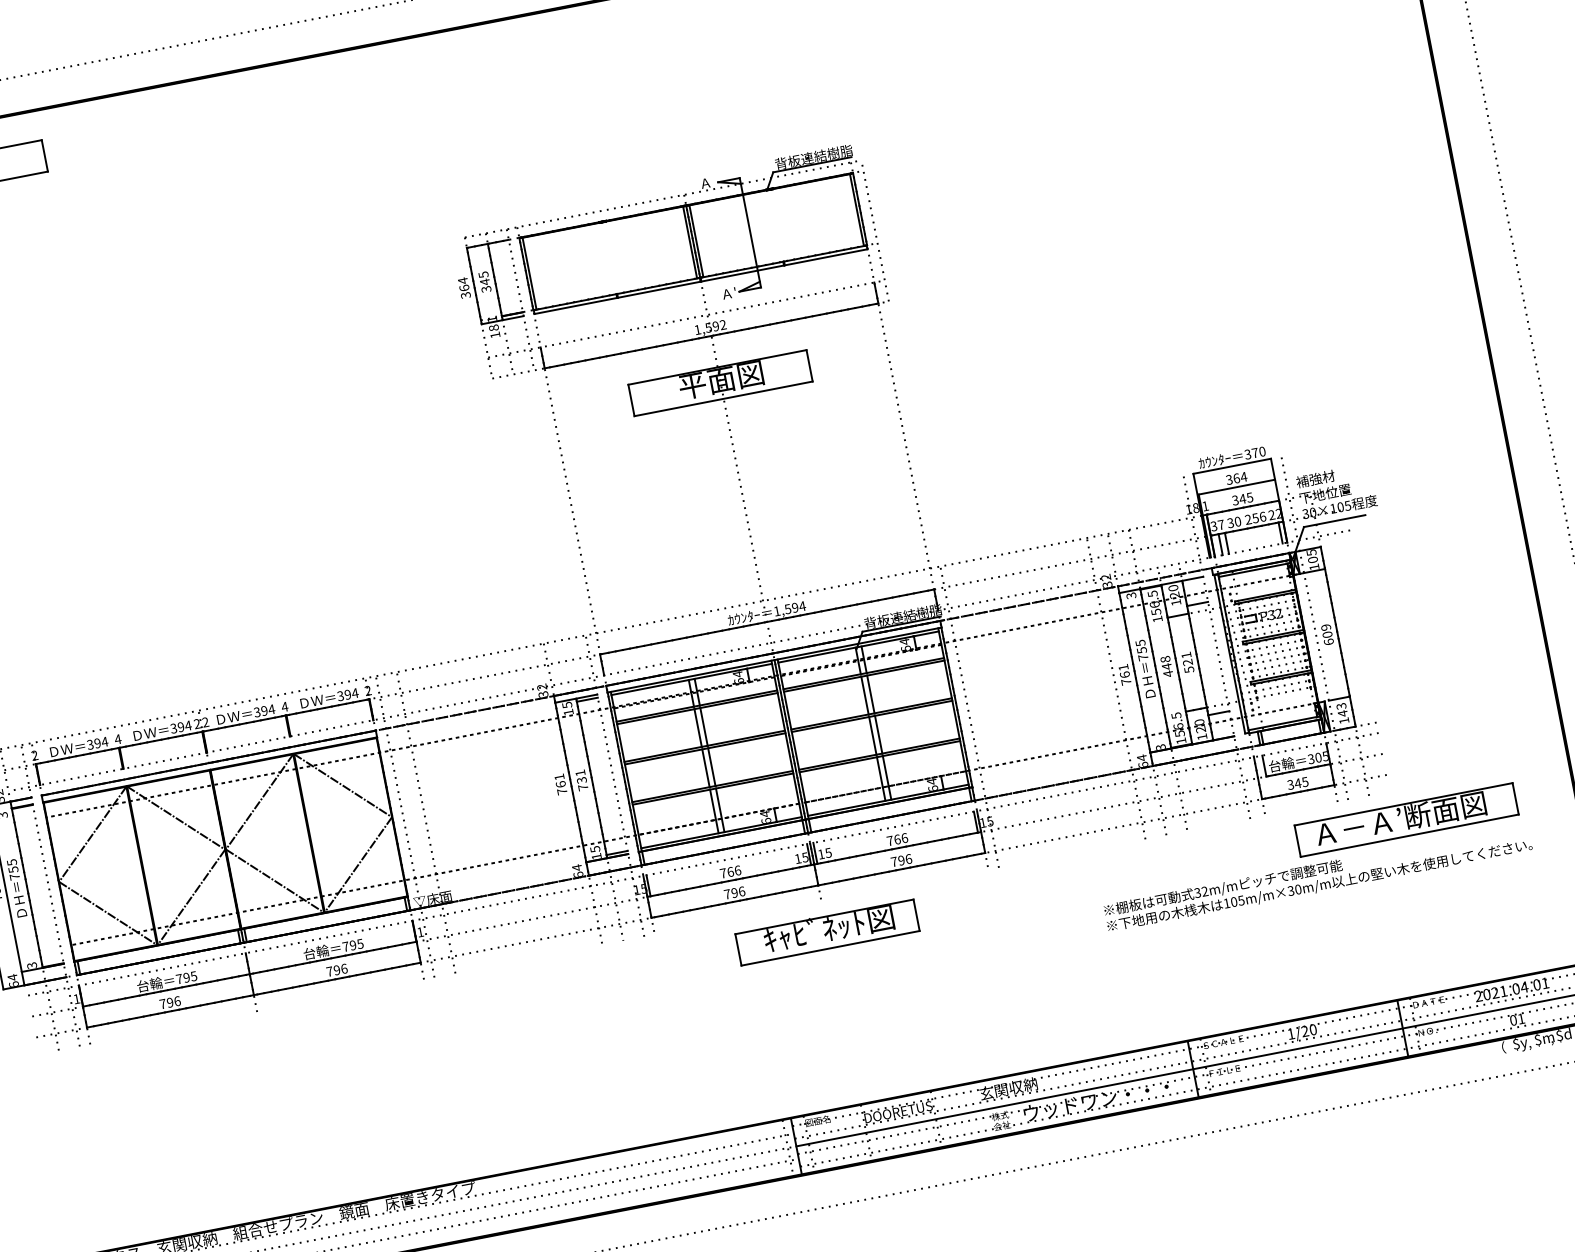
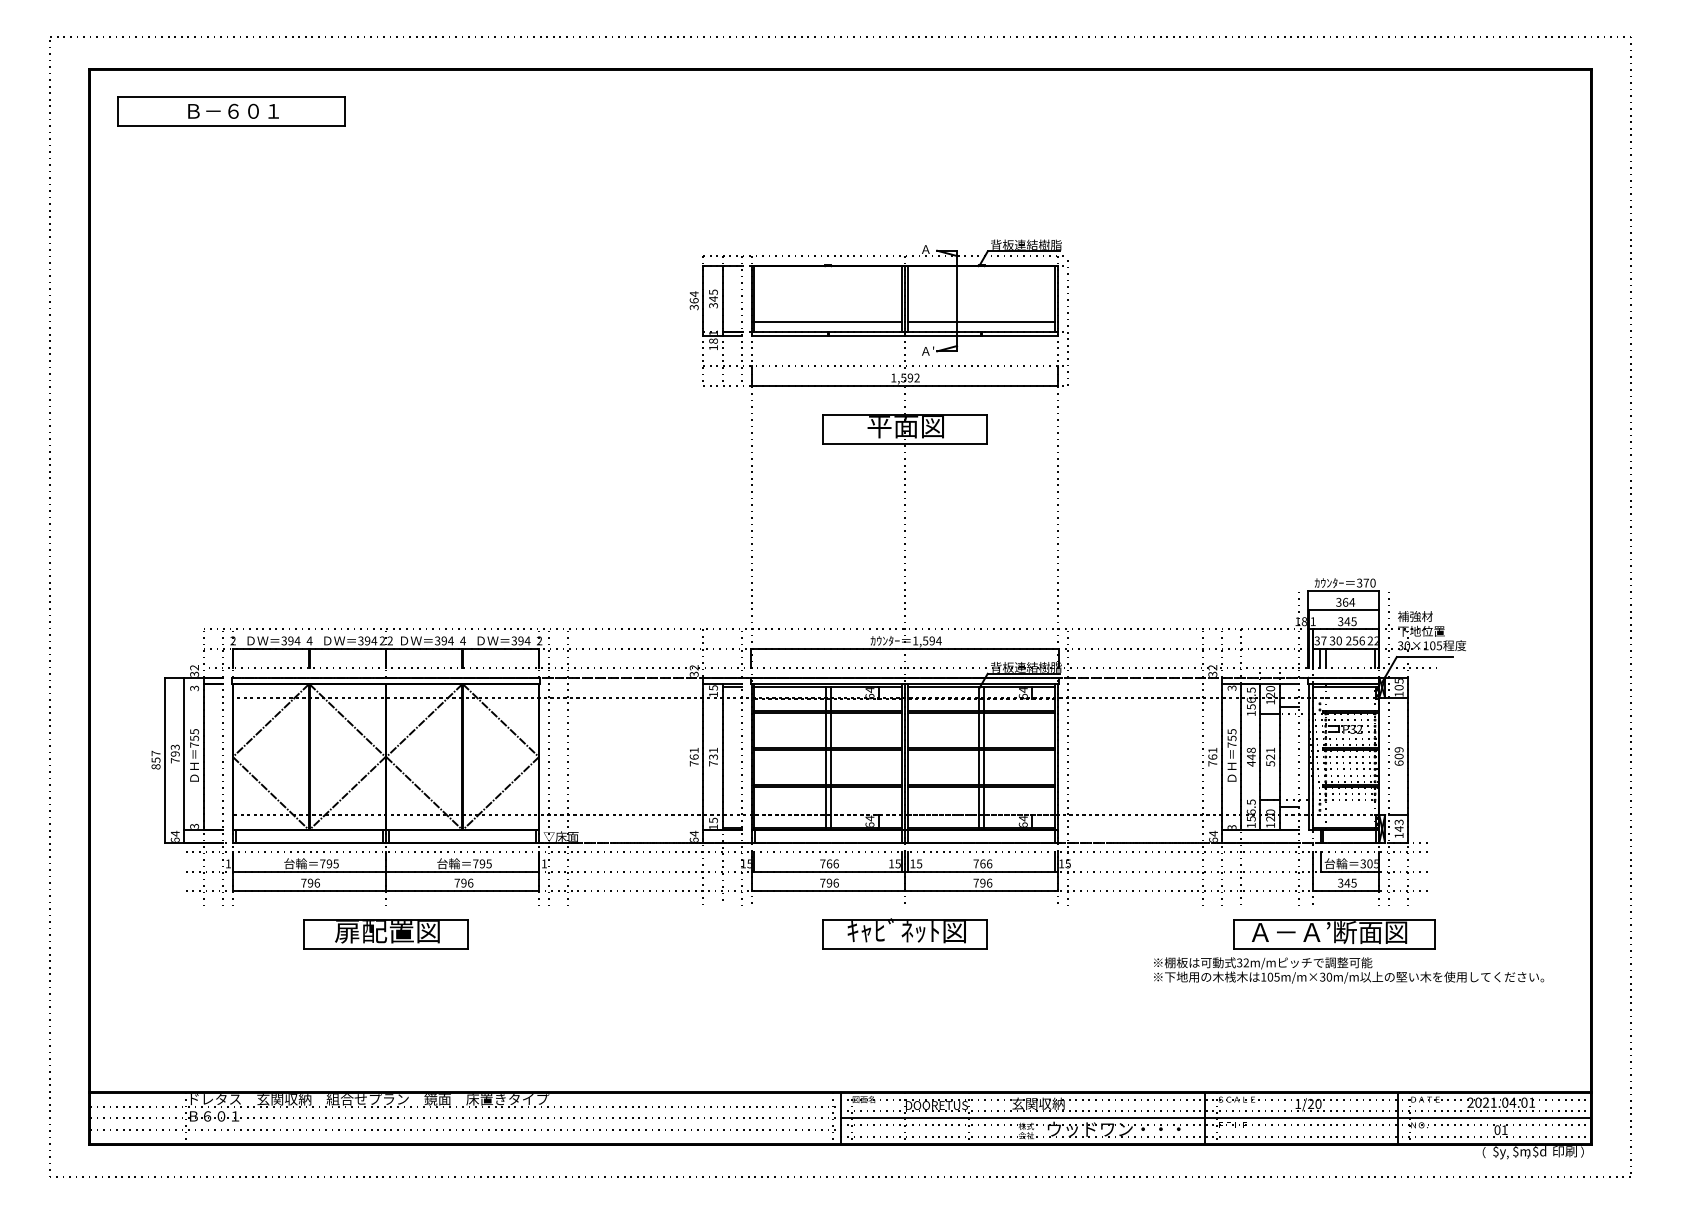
line: (781, 250) -> (981, 322), added
line: (615, 283) -> (828, 322), added
part: (1406, 820) -> (1334, 934), moved
part: (262, 1042) -> (385, 934), added

